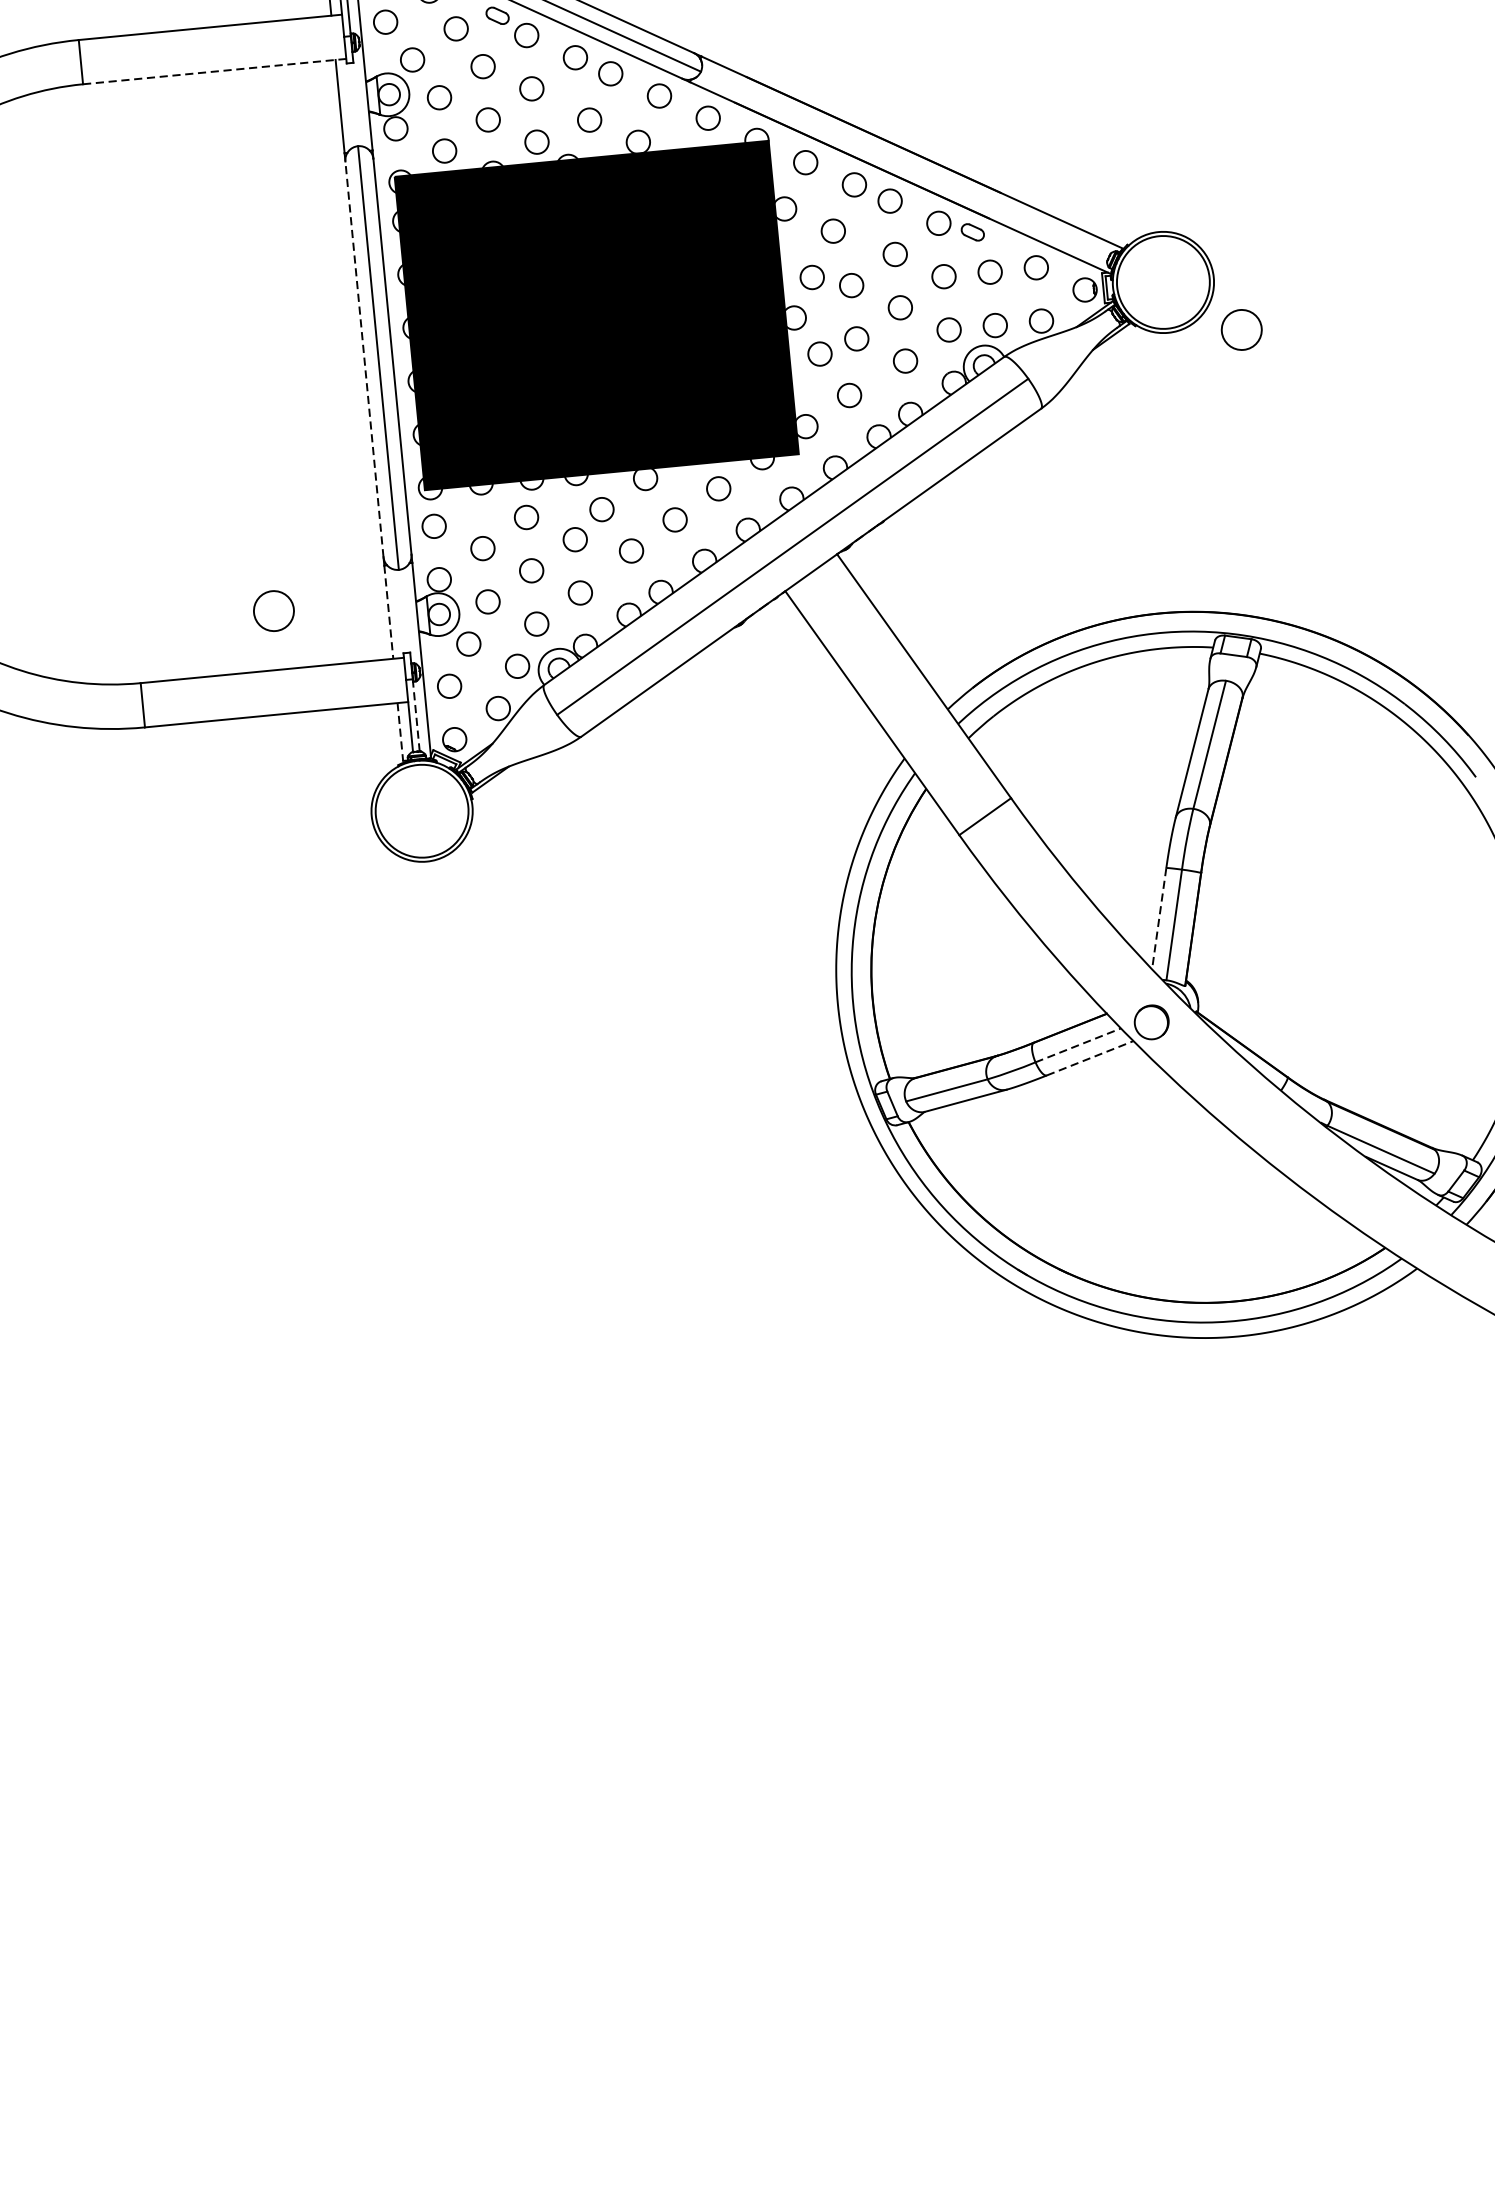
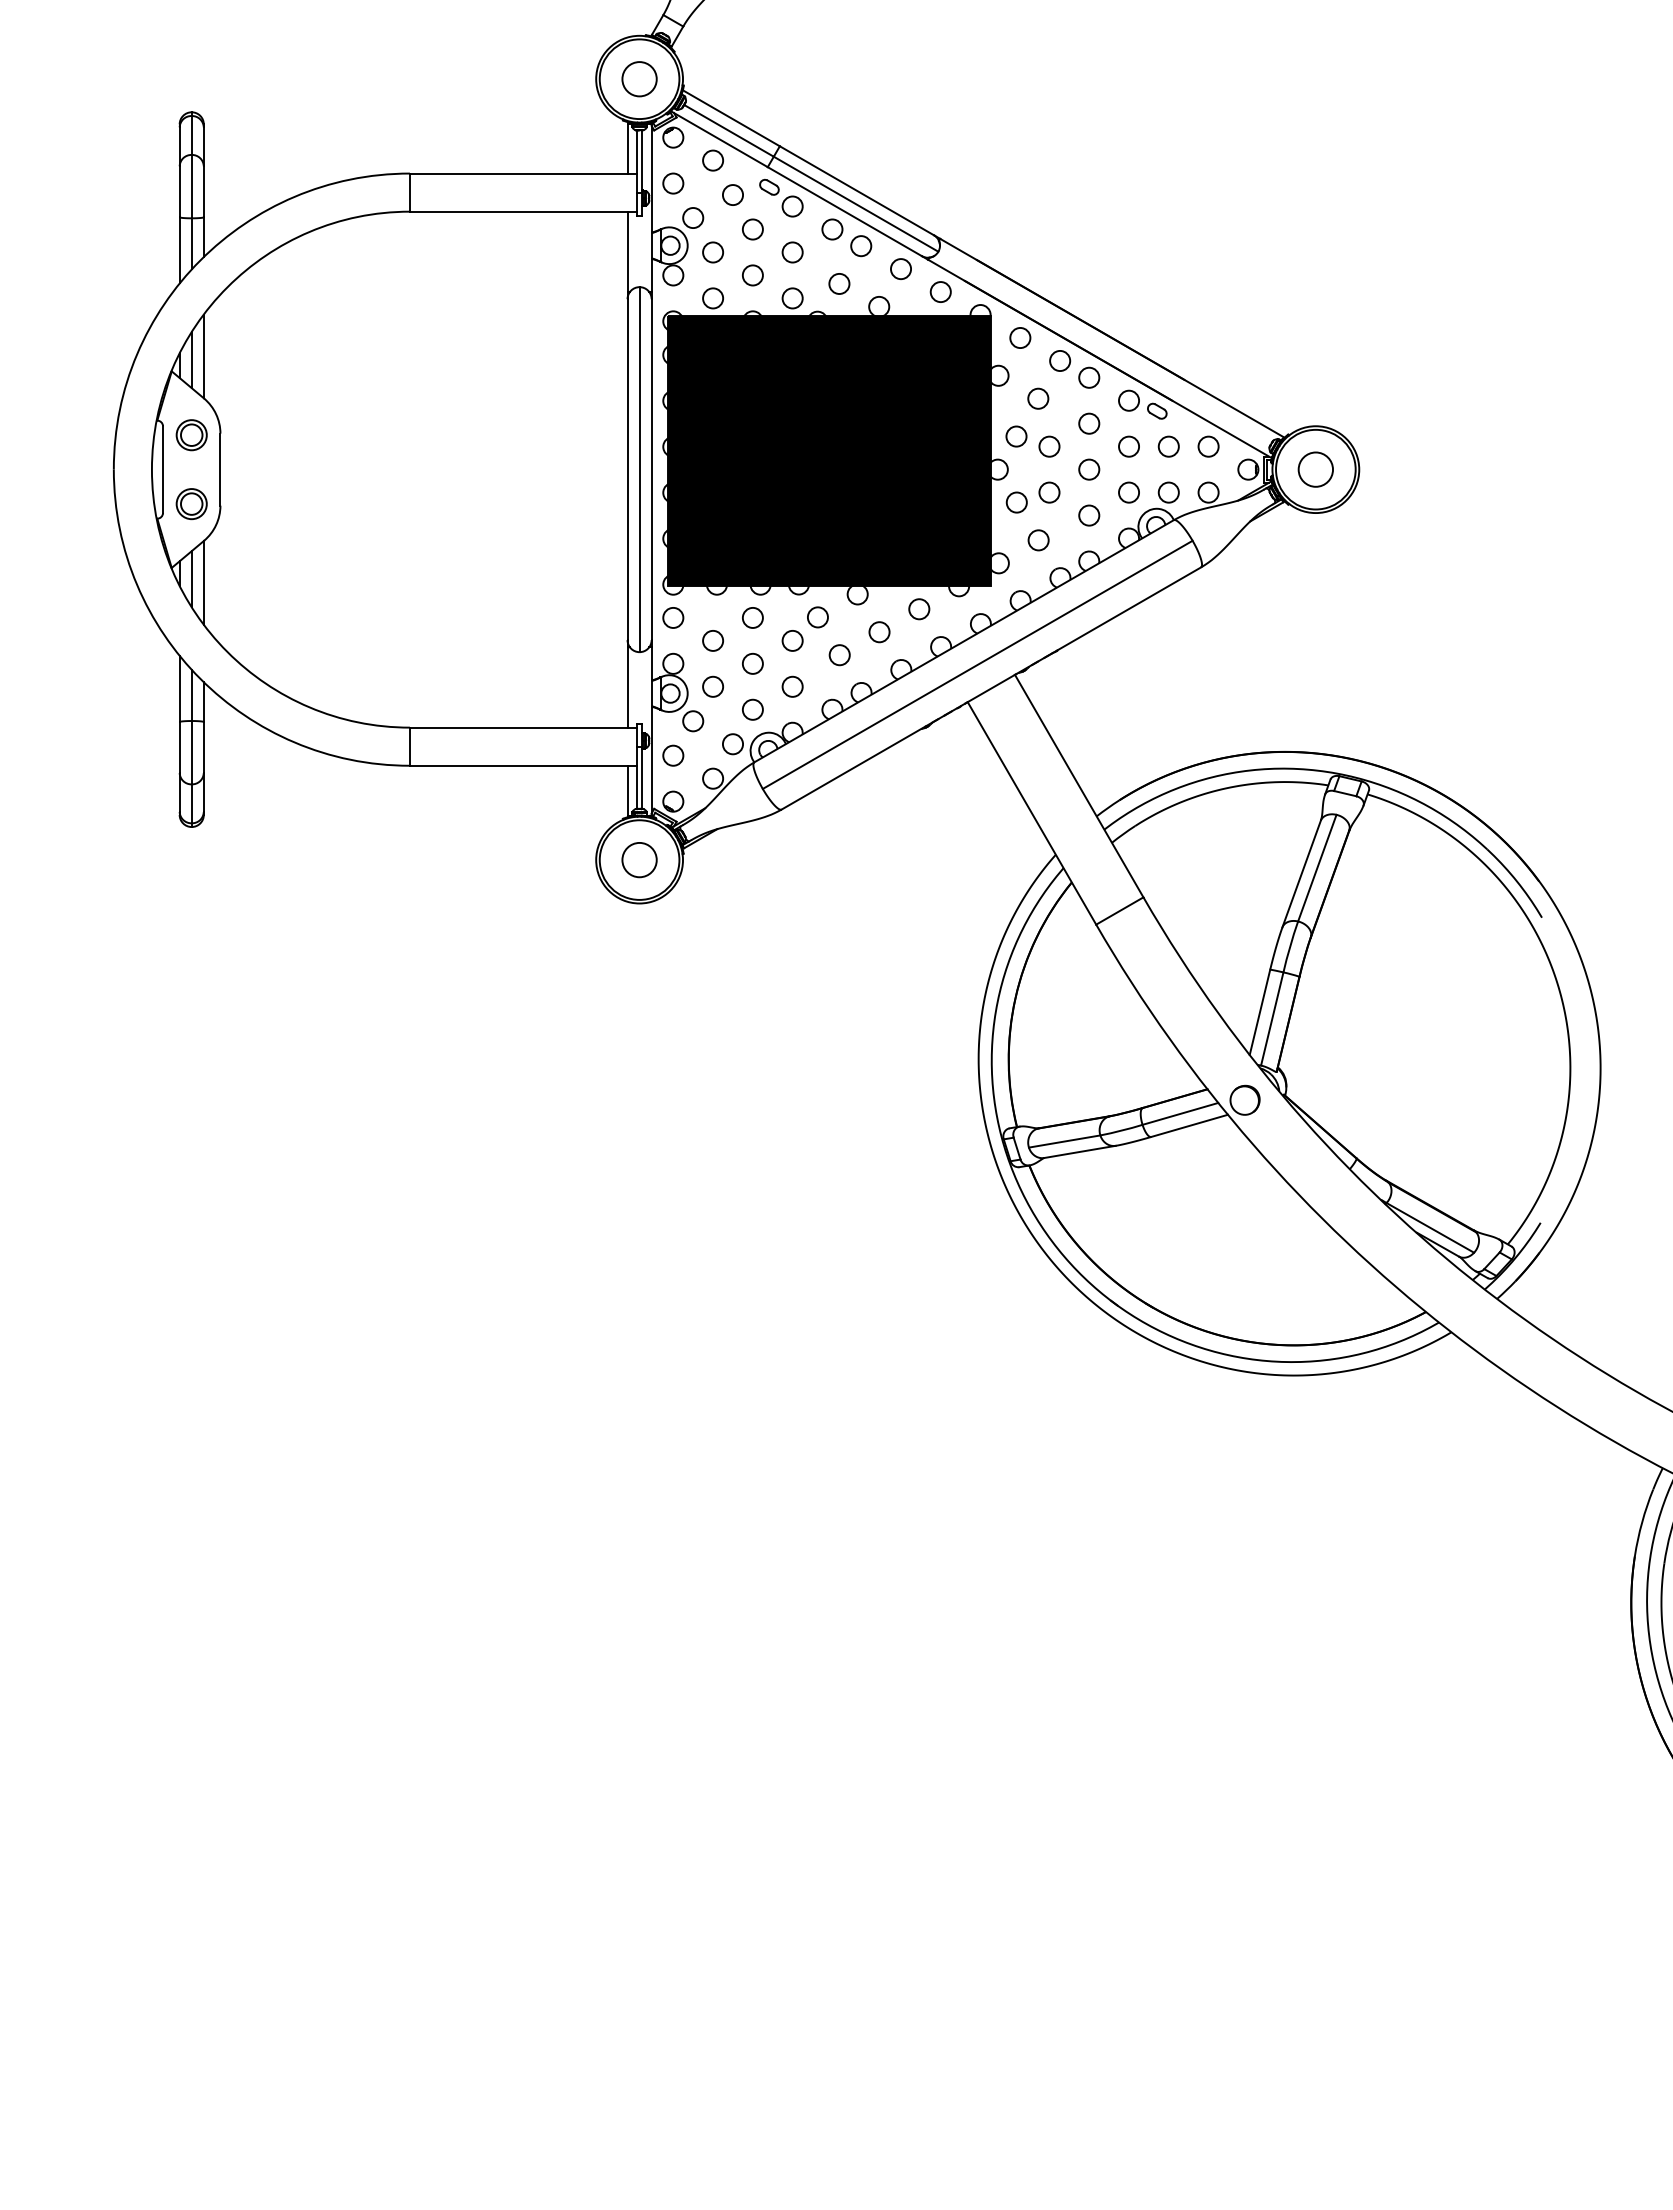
line: (214, 71) -> (523, 211), dashed -> solid
circle: (1241, 329) -> (1315, 469), moved
line: (364, 359) -> (627, 469), dashed -> solid
circle: (273, 611) -> (639, 860), moved
line: (388, 612) -> (627, 687), dashed -> solid
line: (416, 715) -> (642, 777), dashed -> solid
line: (400, 731) -> (627, 790), dashed -> solid
line: (1158, 918) -> (1259, 1012), dashed -> solid
line: (1078, 1044) -> (1180, 1113), dashed -> solid
line: (1090, 1057) -> (1189, 1125), dashed -> solid

